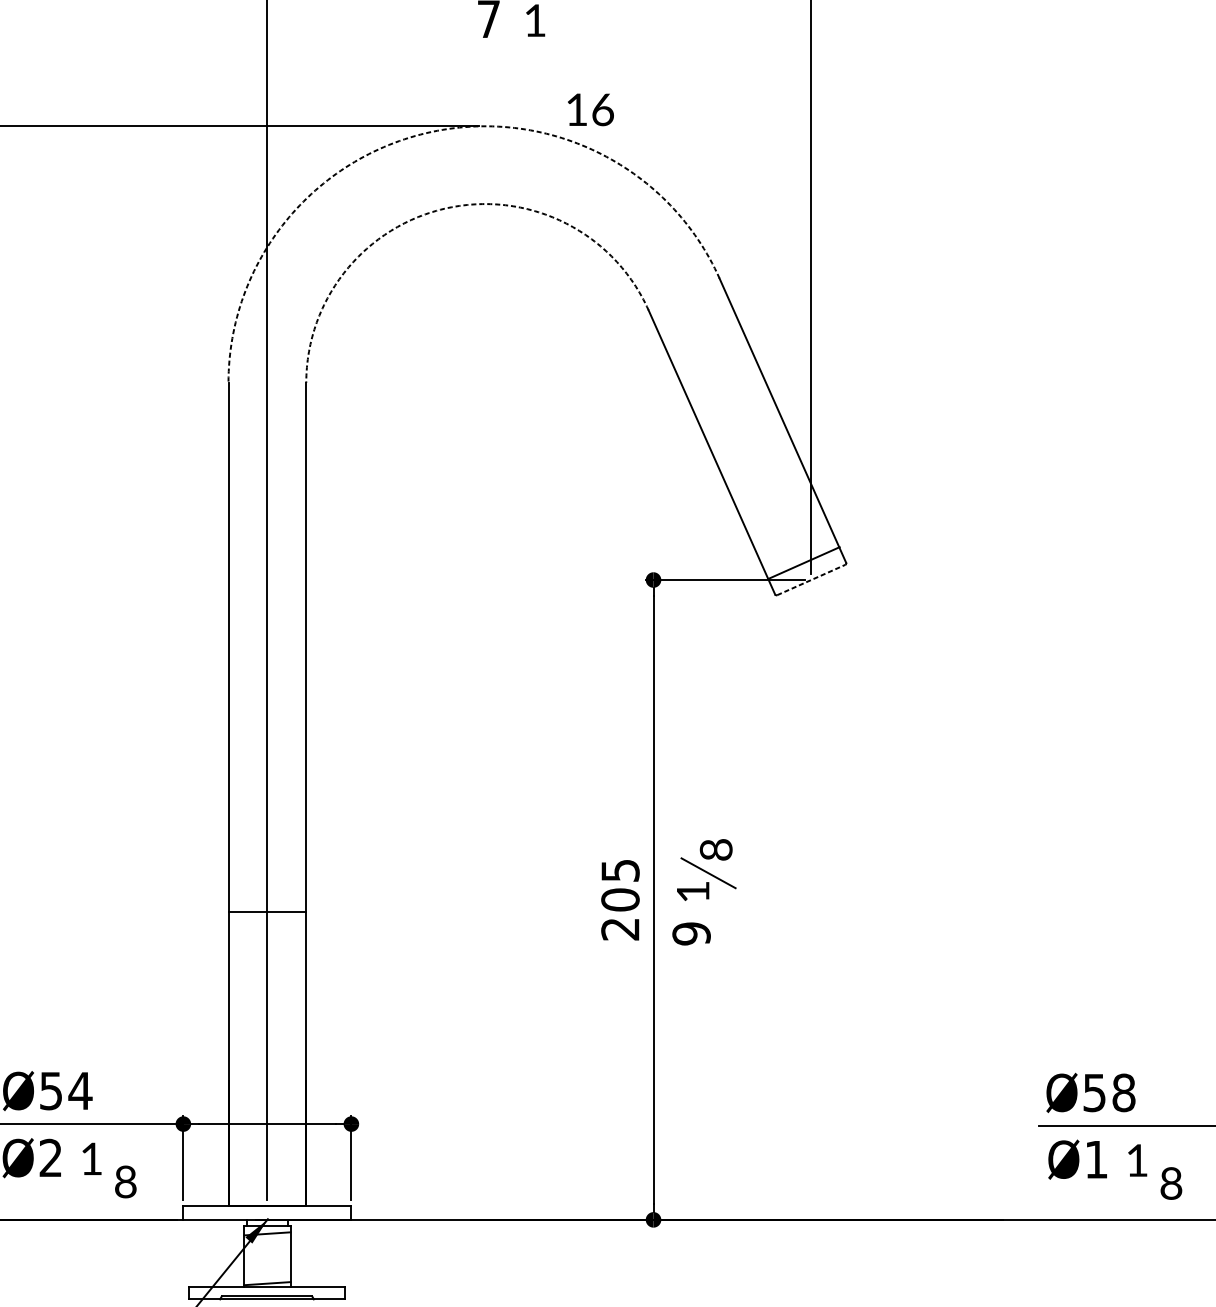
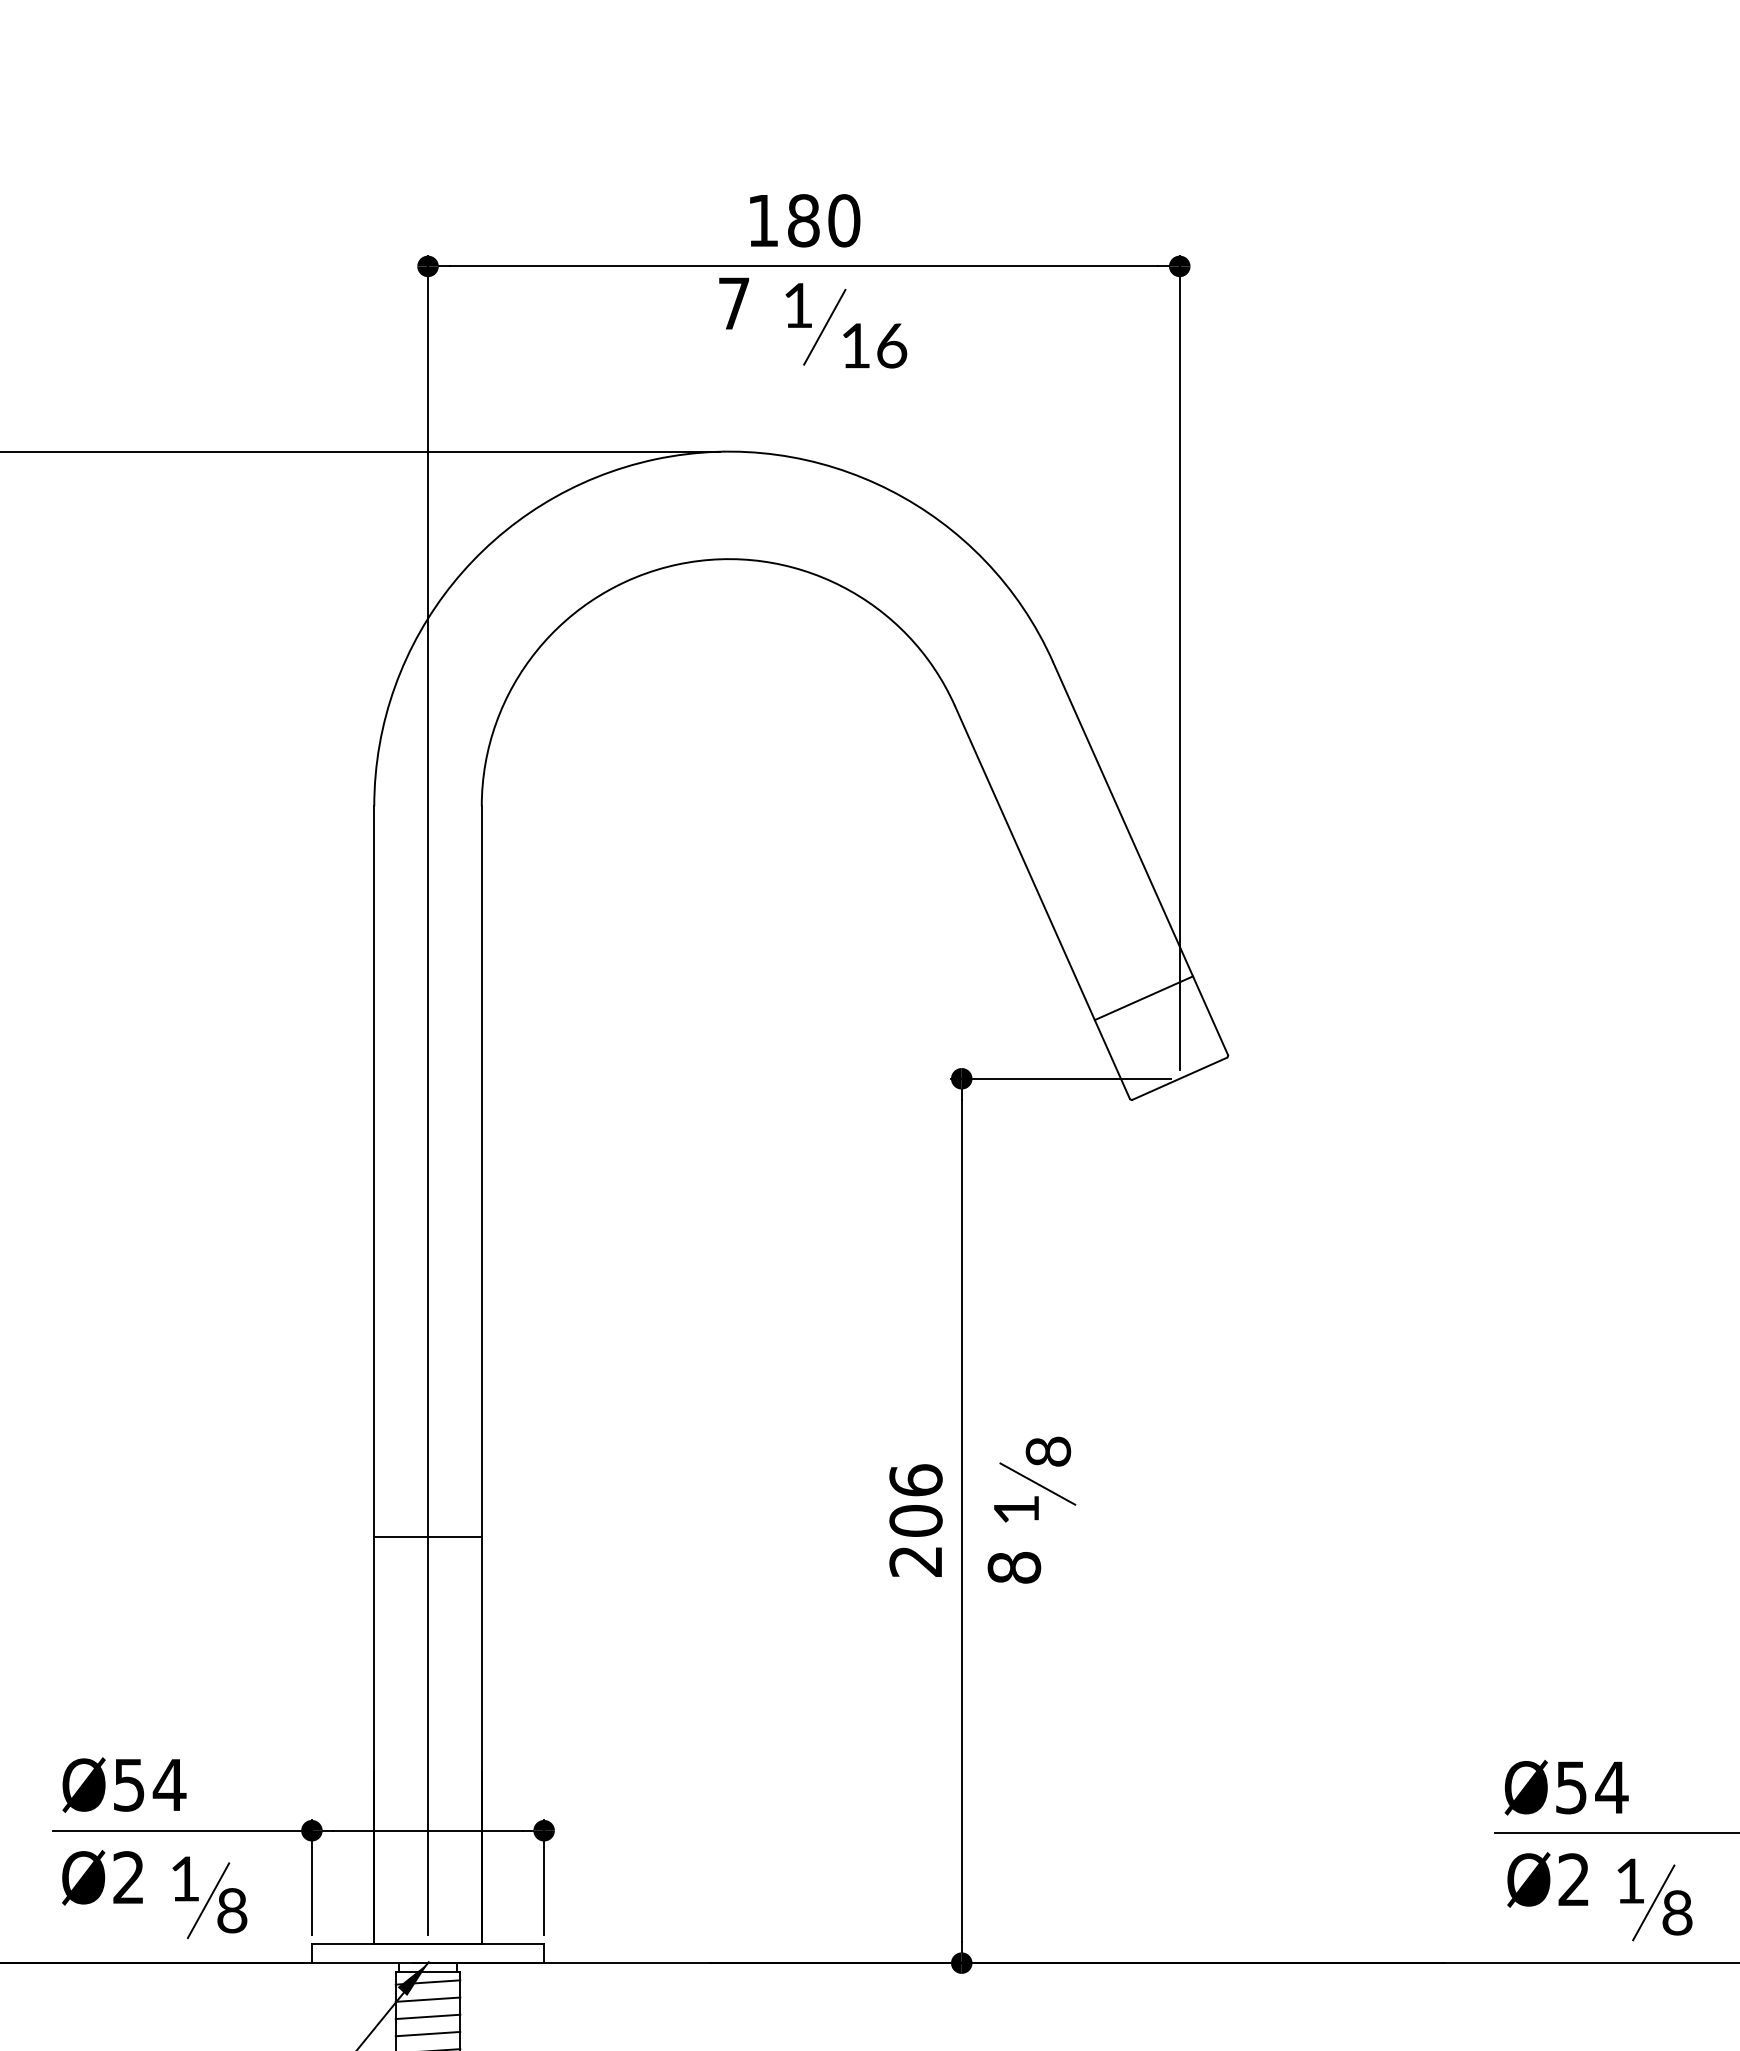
line: (554, 35) -> (824, 326), added
text: (591, 109) -> (875, 345), moved
arc: (431, 131) -> (655, 459), dashed -> solid
arc: (447, 207) -> (677, 564), dashed -> solid
line: (803, 563) -> (1143, 998), moved
line: (811, 579) -> (1179, 1078), dashed -> solid
text: (620, 870) -> (915, 1480), 205 -> 206
text: (691, 933) -> (1014, 1567), 9 -> 8
text: (1123, 1092) -> (1611, 1787), Ø58 -> Ø54
text: (1096, 1159) -> (1573, 1879), Ø1 -> Ø2
line: (108, 1174) -> (208, 1900), added
line: (1154, 1176) -> (1653, 1902), added
line: (267, 1246) -> (427, 1999), added
line: (267, 1258) -> (427, 2016), added
line: (267, 1270) -> (427, 2033), added

